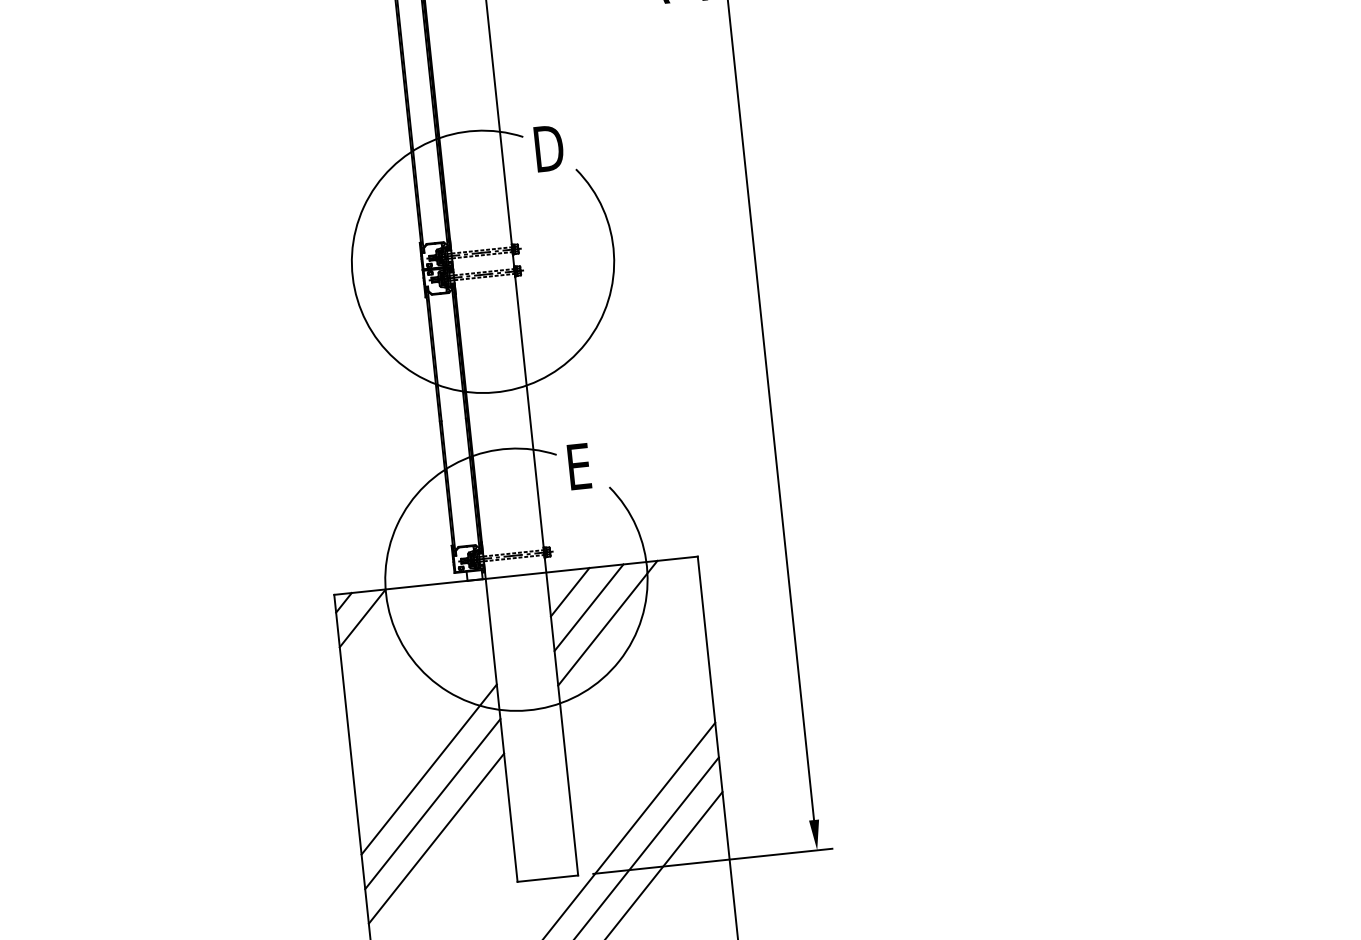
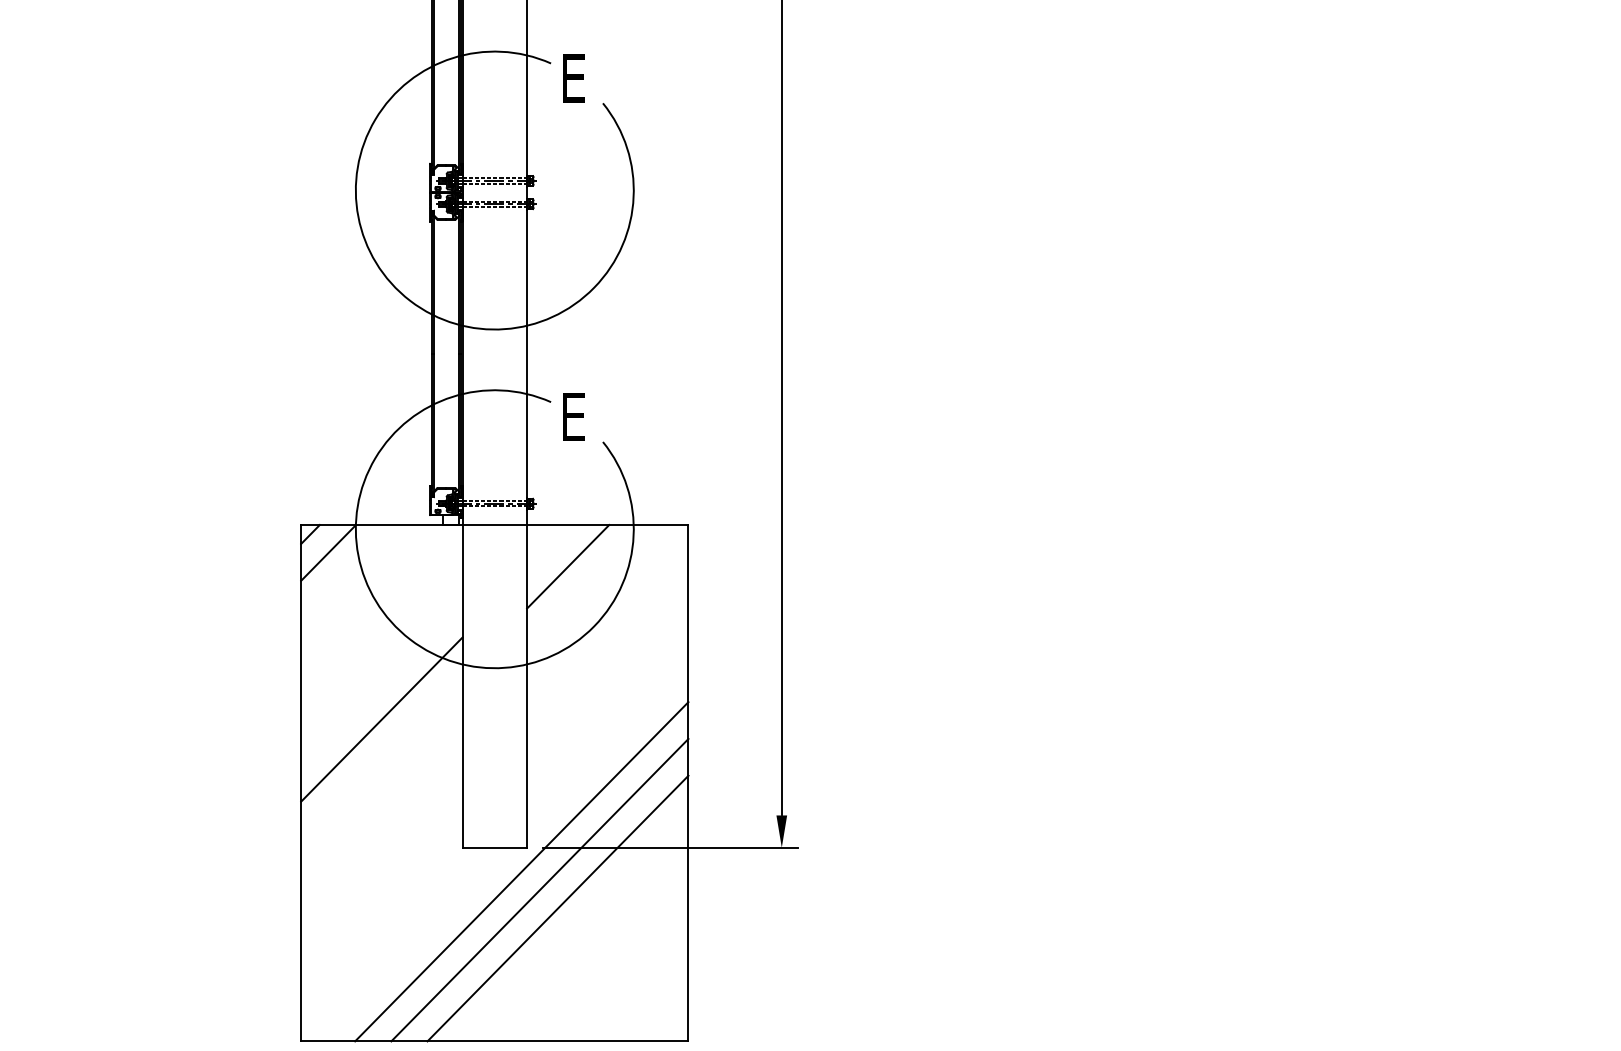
text: (548, 148) -> (576, 78), D -> E
line: (570, 592) -> (550, 548), removed
line: (608, 623) -> (586, 585), removed
line: (432, 804) -> (381, 756), removed
line: (436, 838) -> (381, 793), removed

